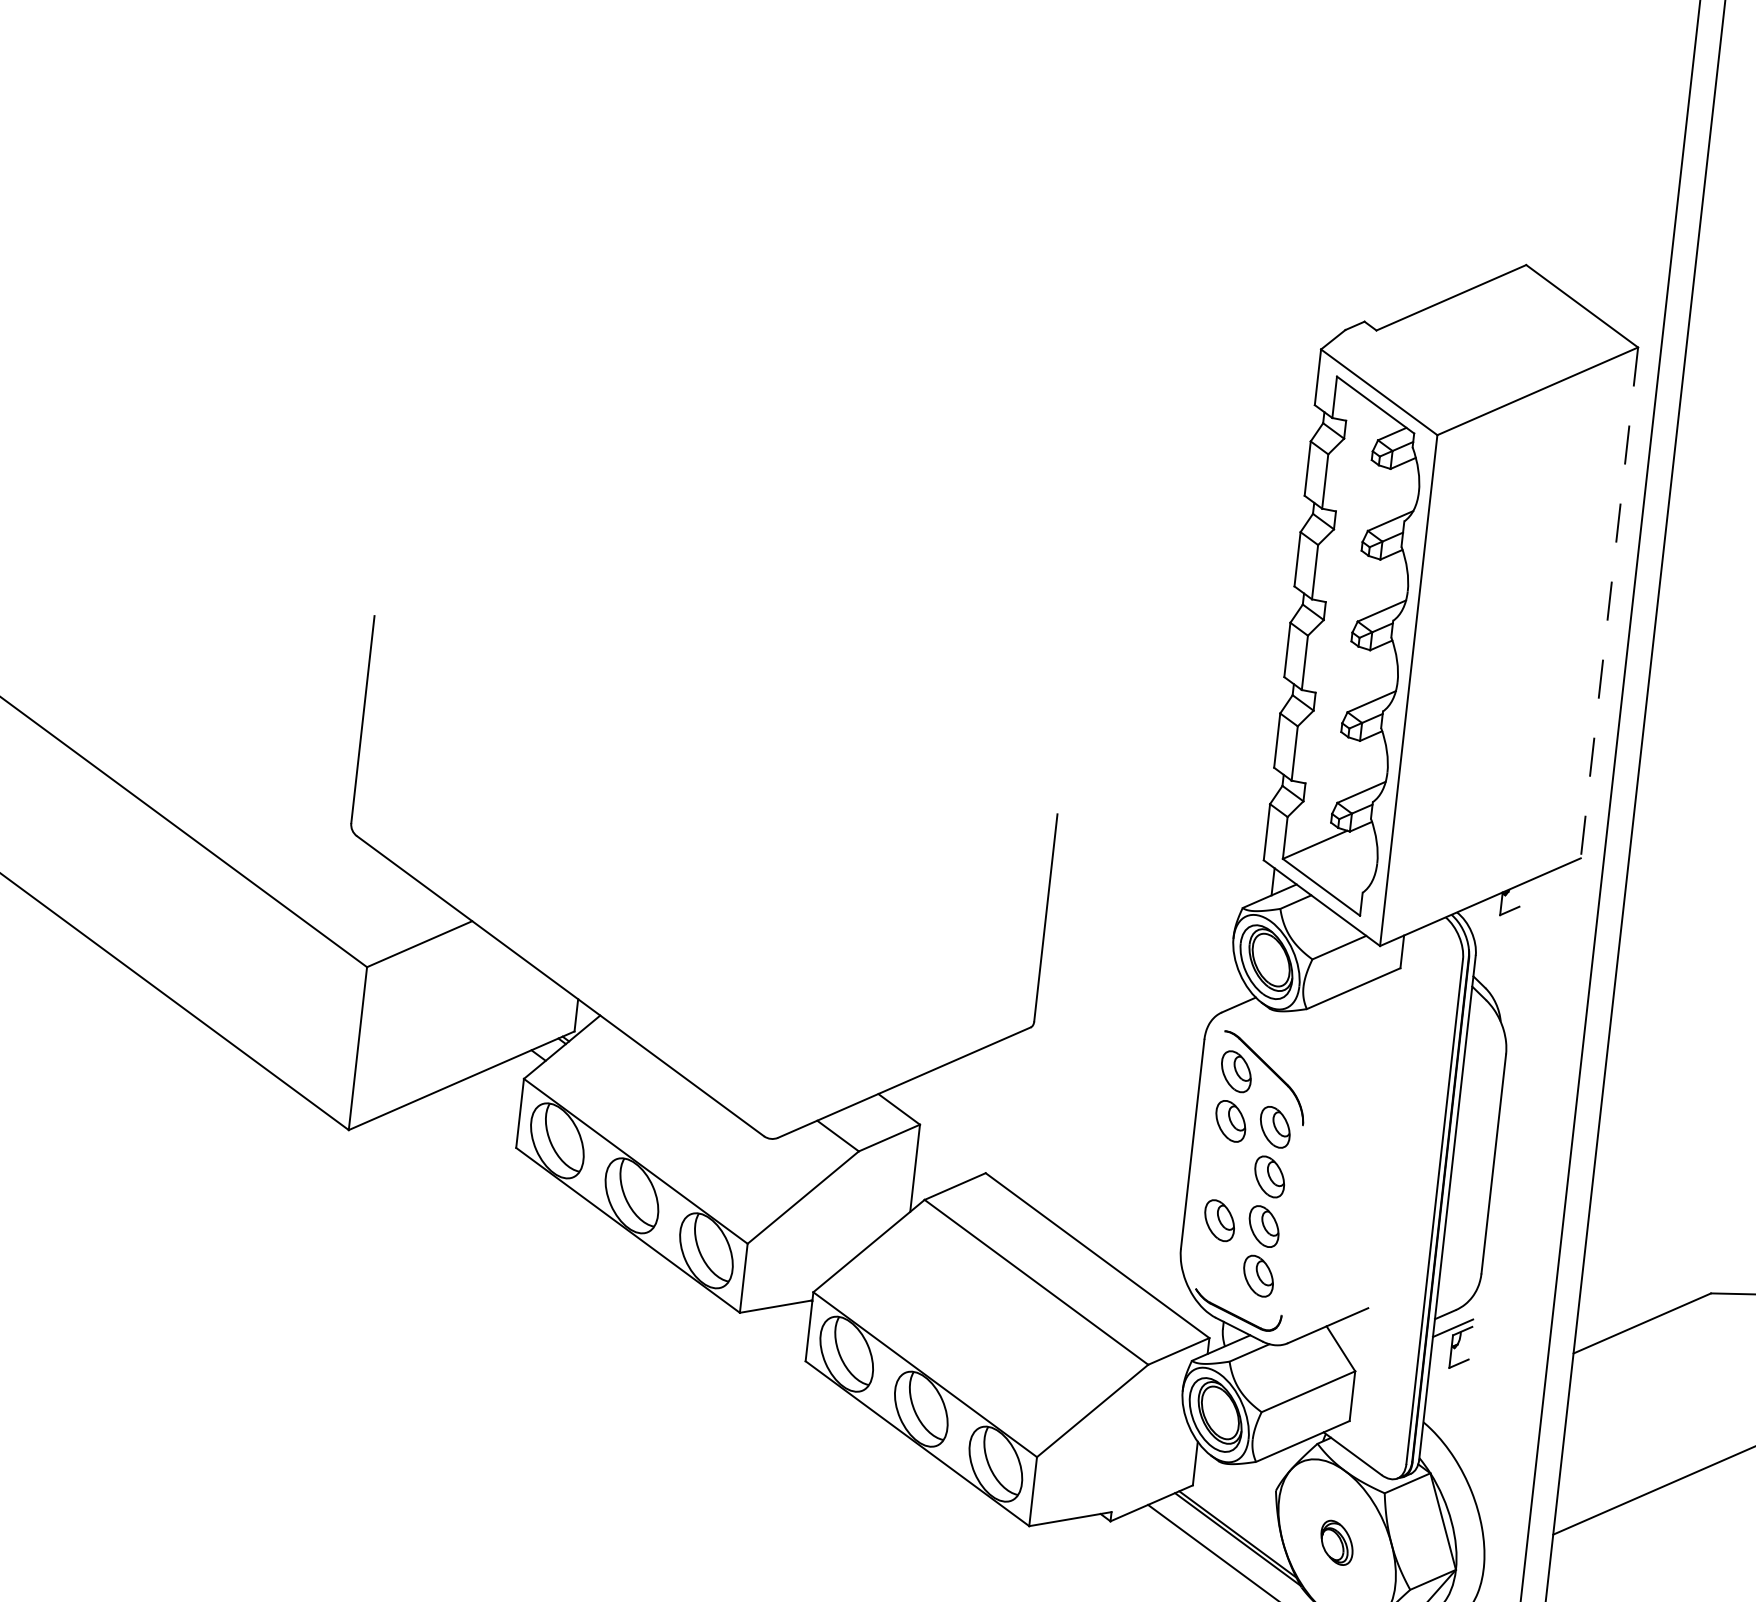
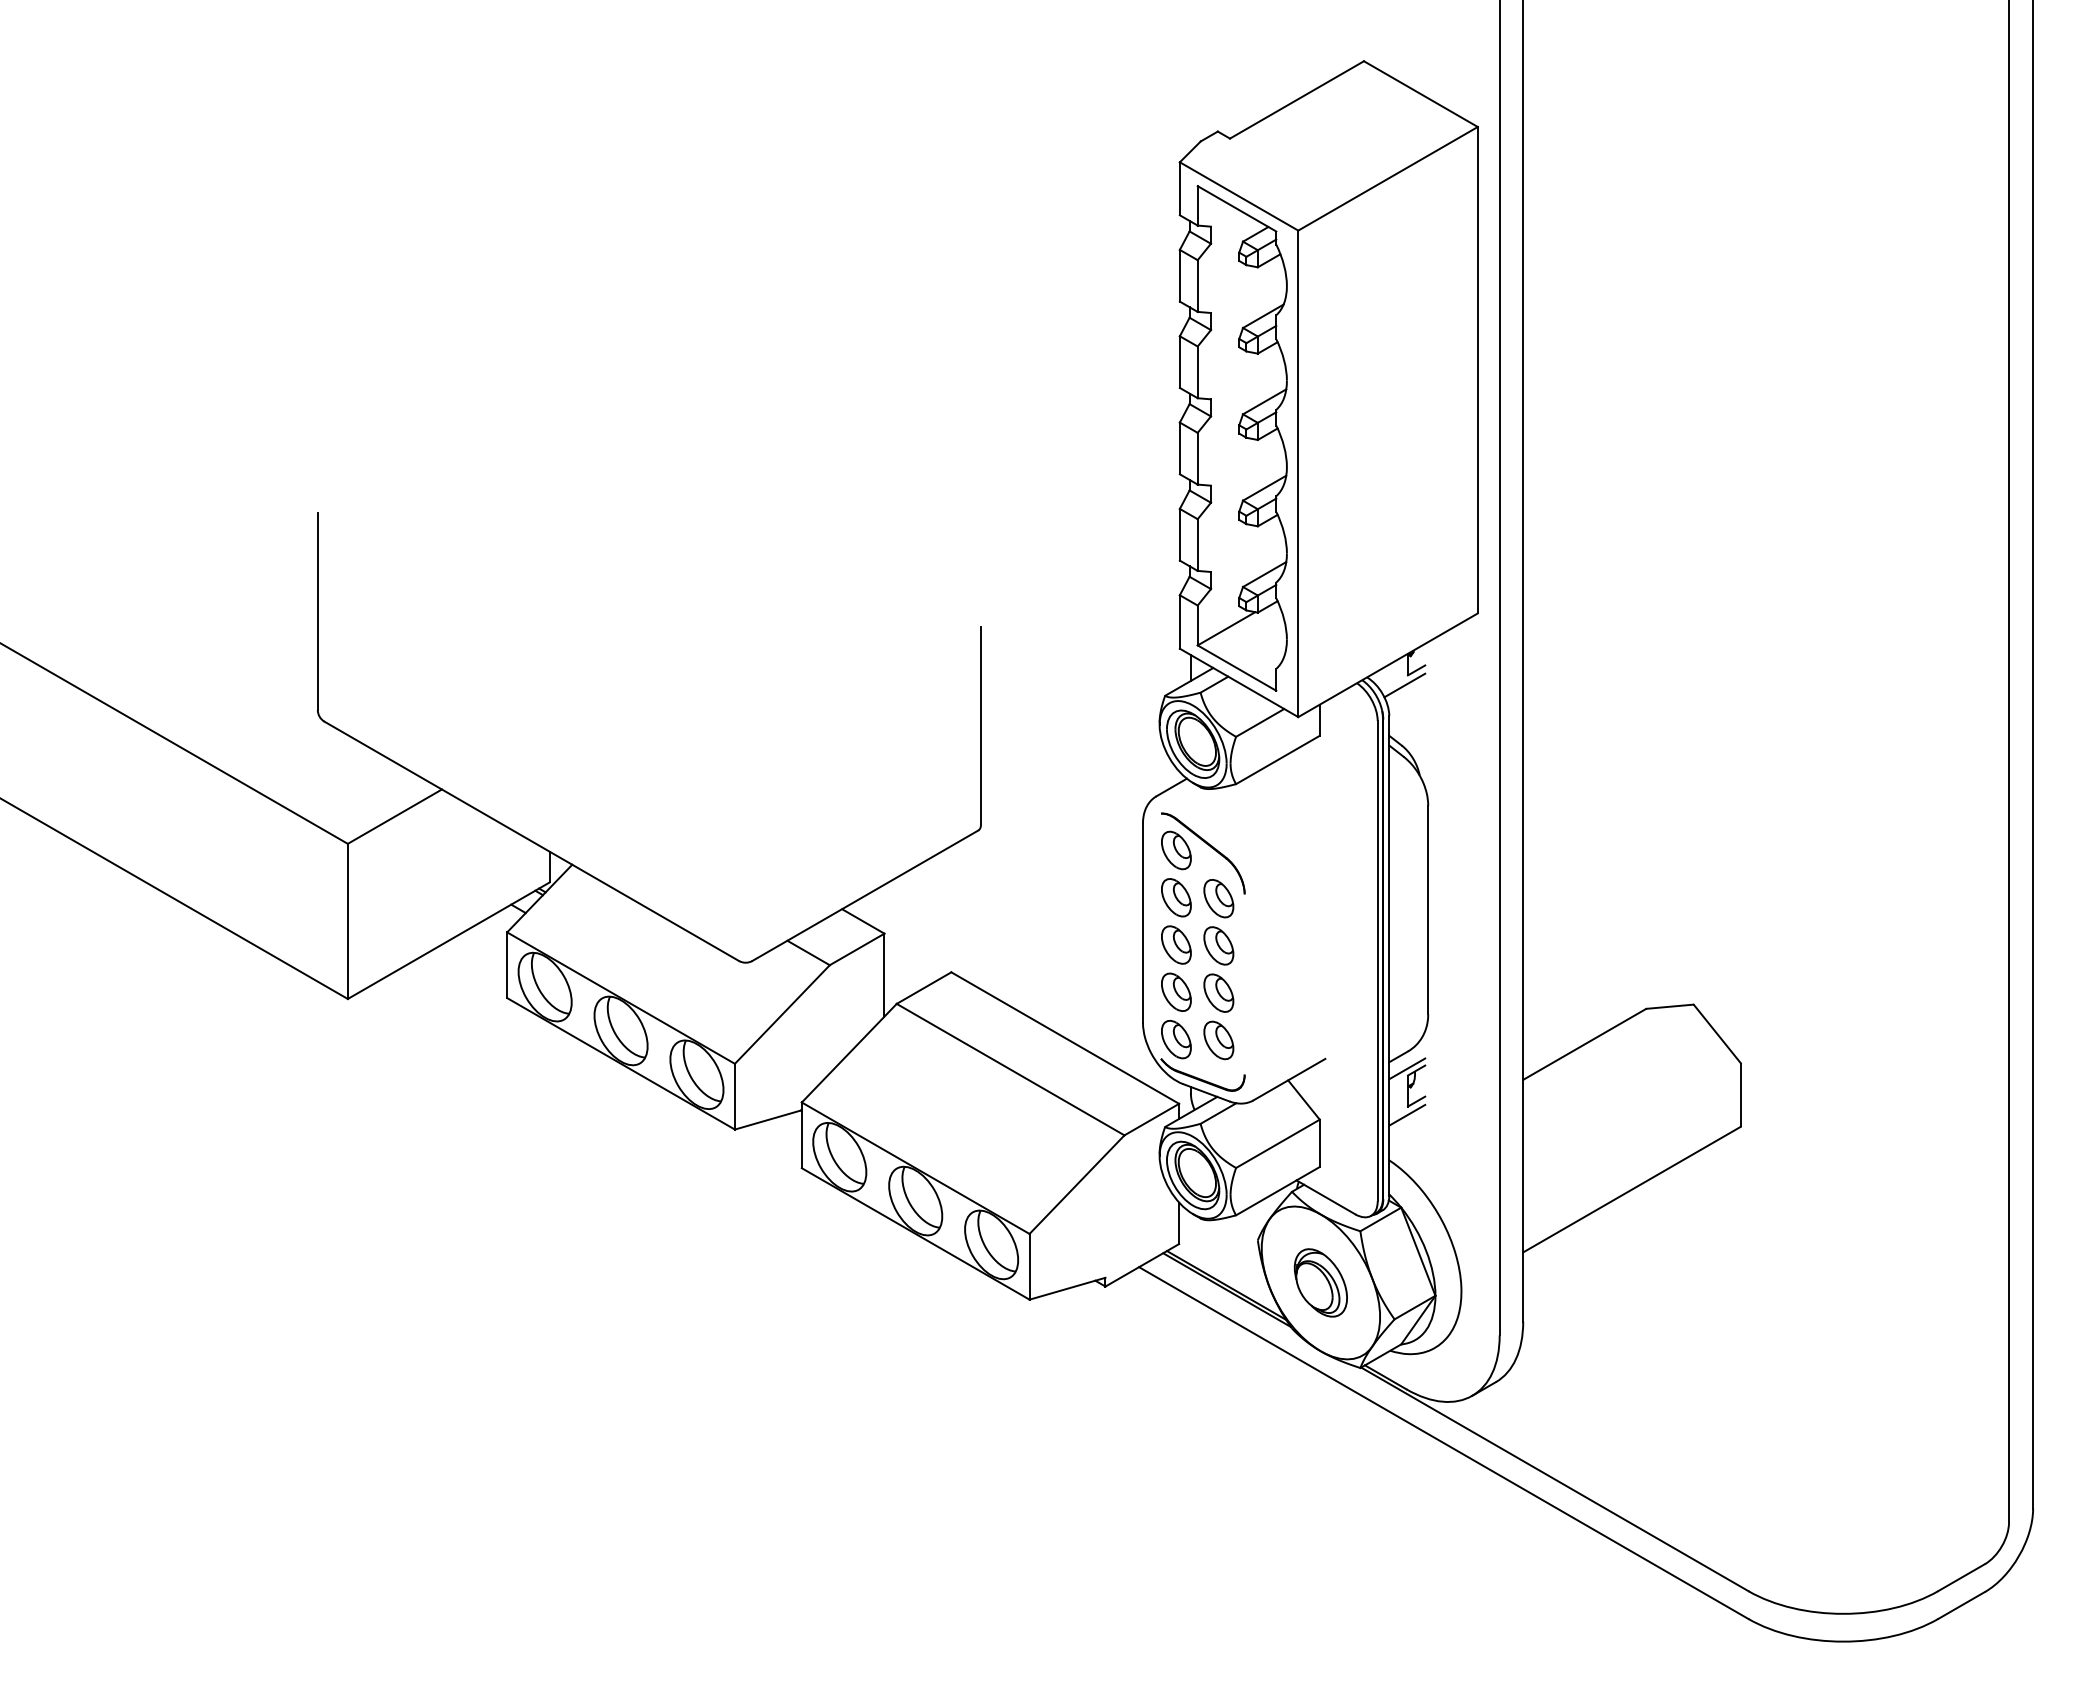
line: (1609, 603) -> (1477, 370), dashed -> solid
line: (1495, 925) -> (1404, 685), added
part: (1225, 1170) -> (1176, 944), added
part: (1214, 1270) -> (1176, 1039), added
line: (1447, 1376) -> (1407, 1114), added
part: (1336, 1542) -> (1320, 1282), size x1.67

